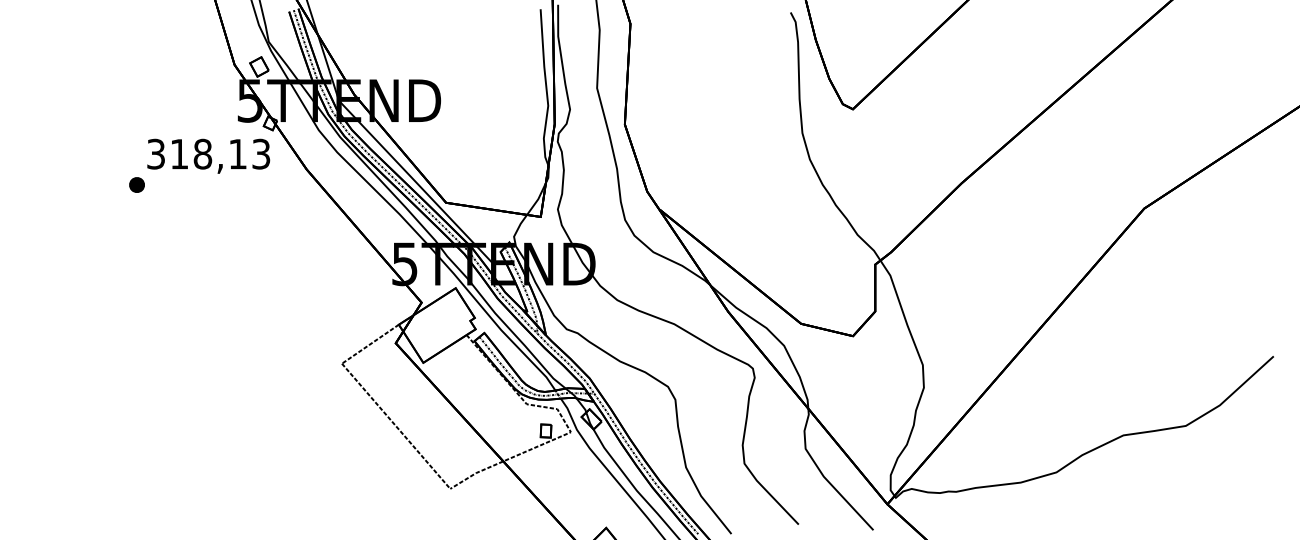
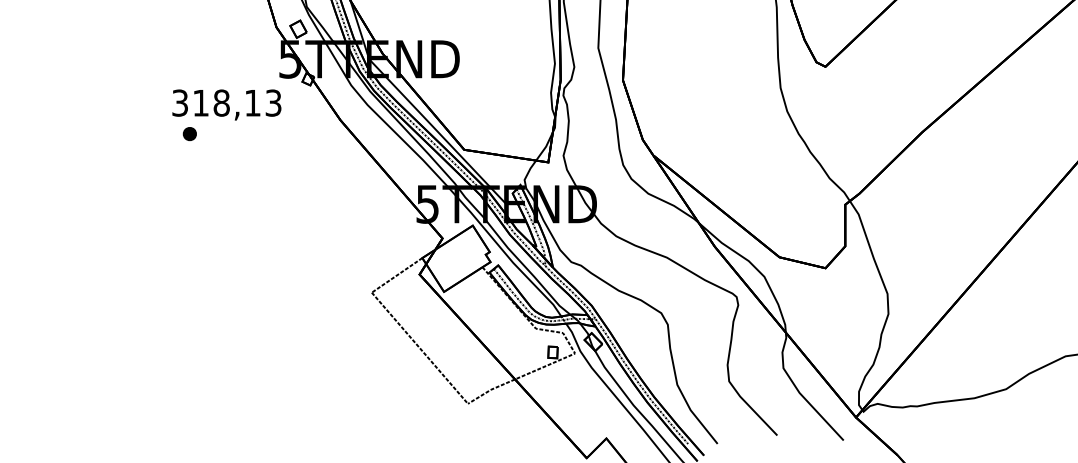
text: (208, 155) -> (226, 104), moved

